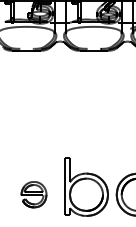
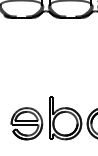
part: (33, 194) -> (26, 123), size x1.67

